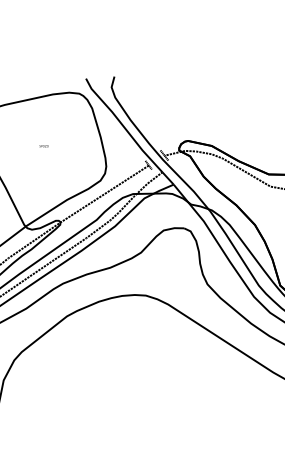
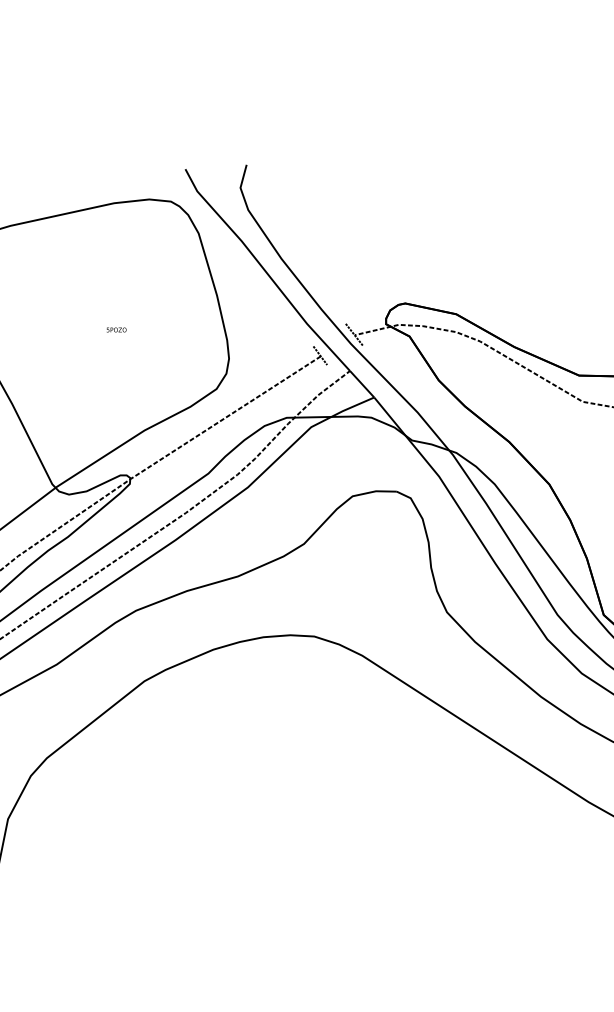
text: (43, 146) -> (115, 330), moved

